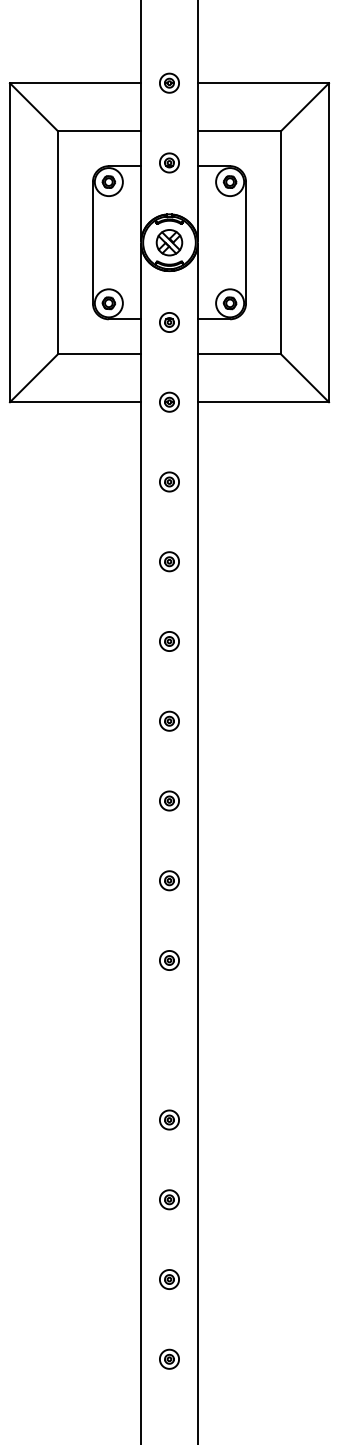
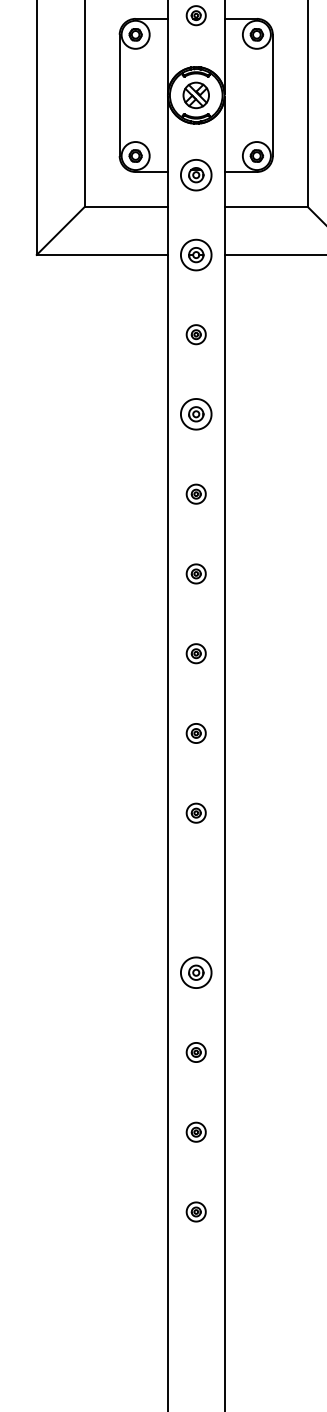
part: (169, 322) -> (196, 175), size x1.6
part: (169, 401) -> (196, 254), size x1.6
part: (169, 561) -> (196, 414), size x1.6
part: (169, 1119) -> (196, 972), size x1.6

